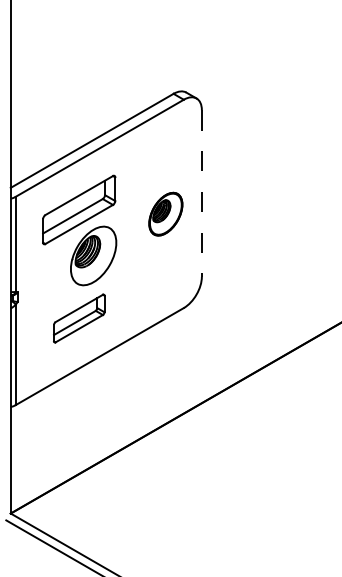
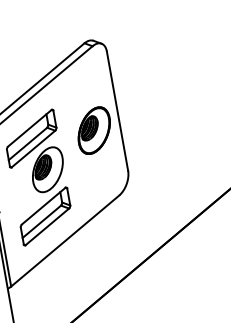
line: (201, 194) -> (117, 111), dashed -> solid
part: (165, 213) -> (93, 130), size x1.43
part: (79, 318) -> (45, 216), size x1.43

